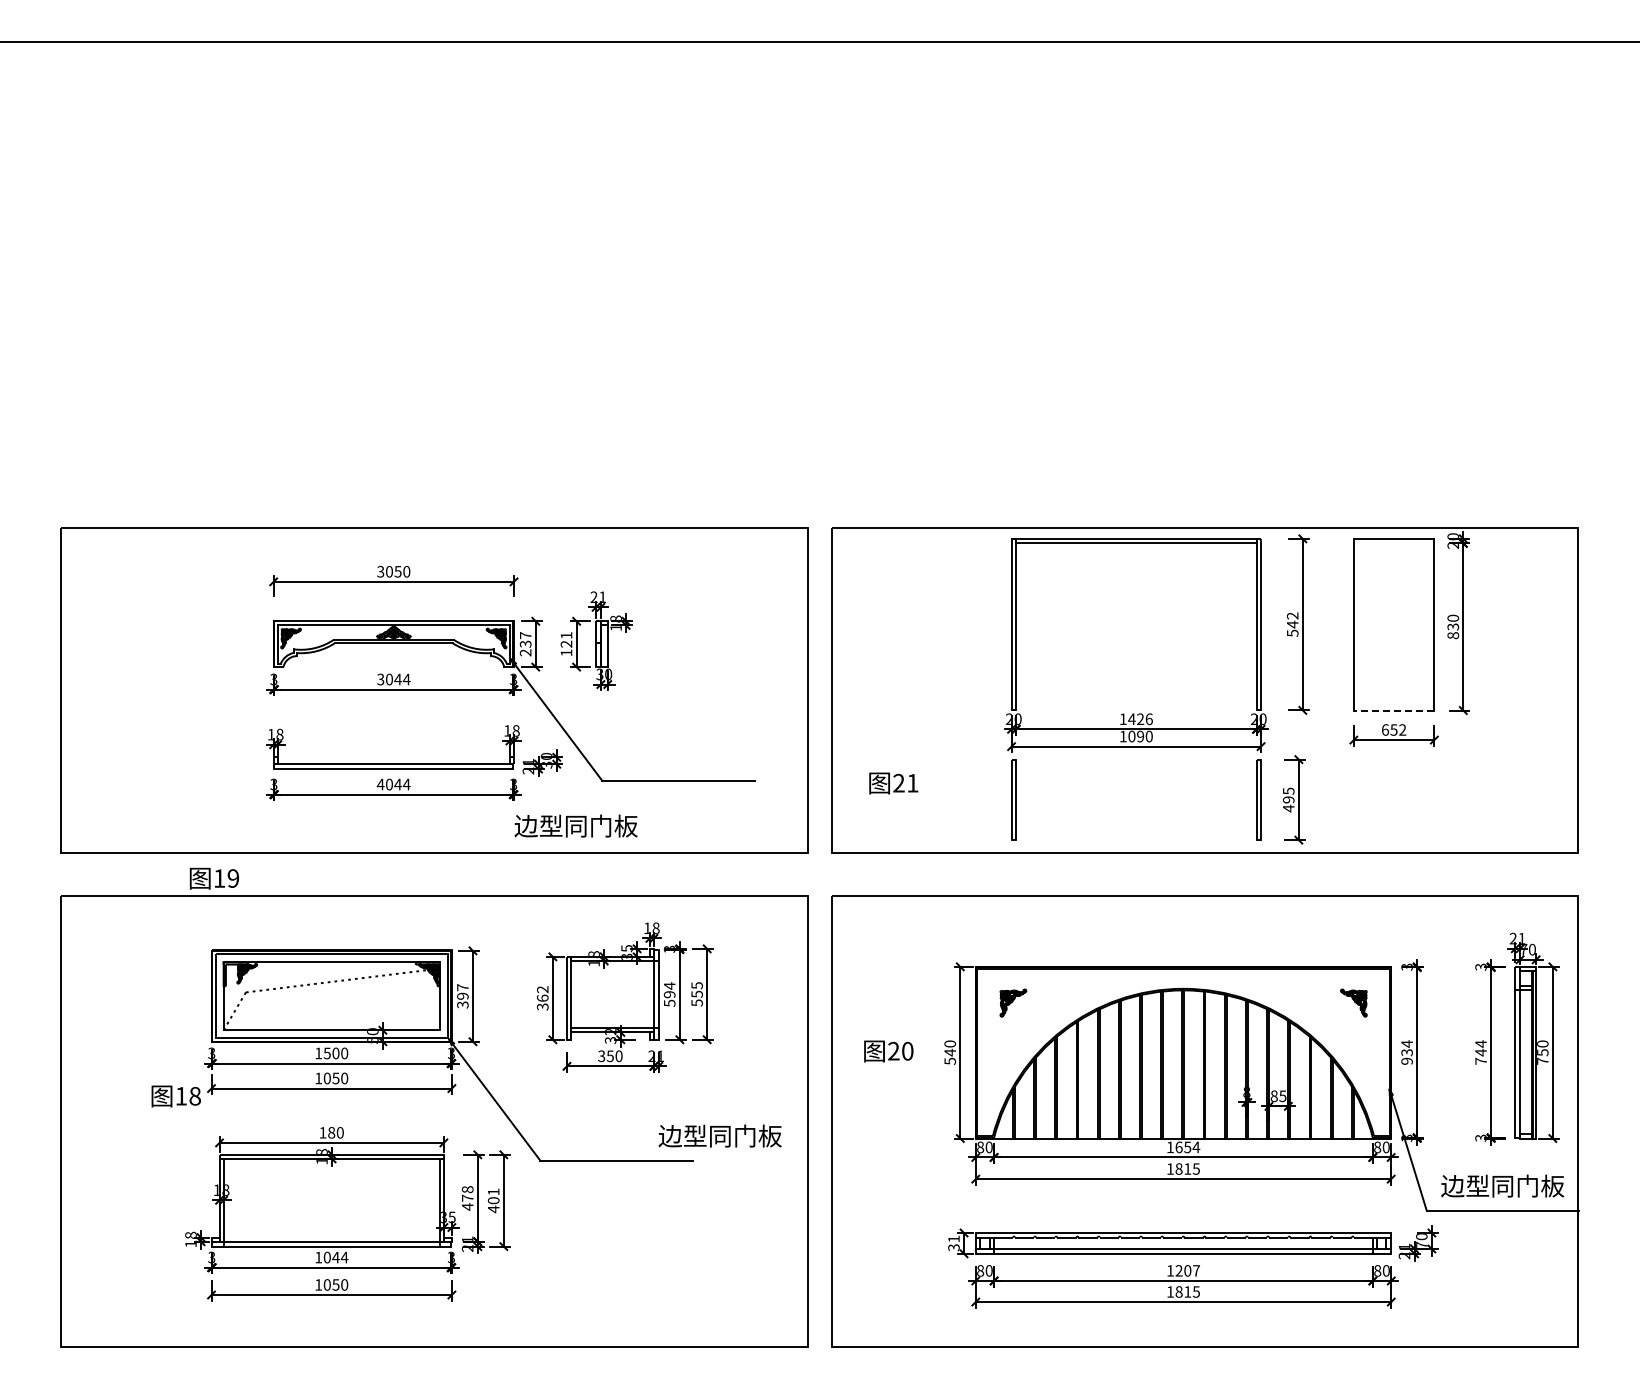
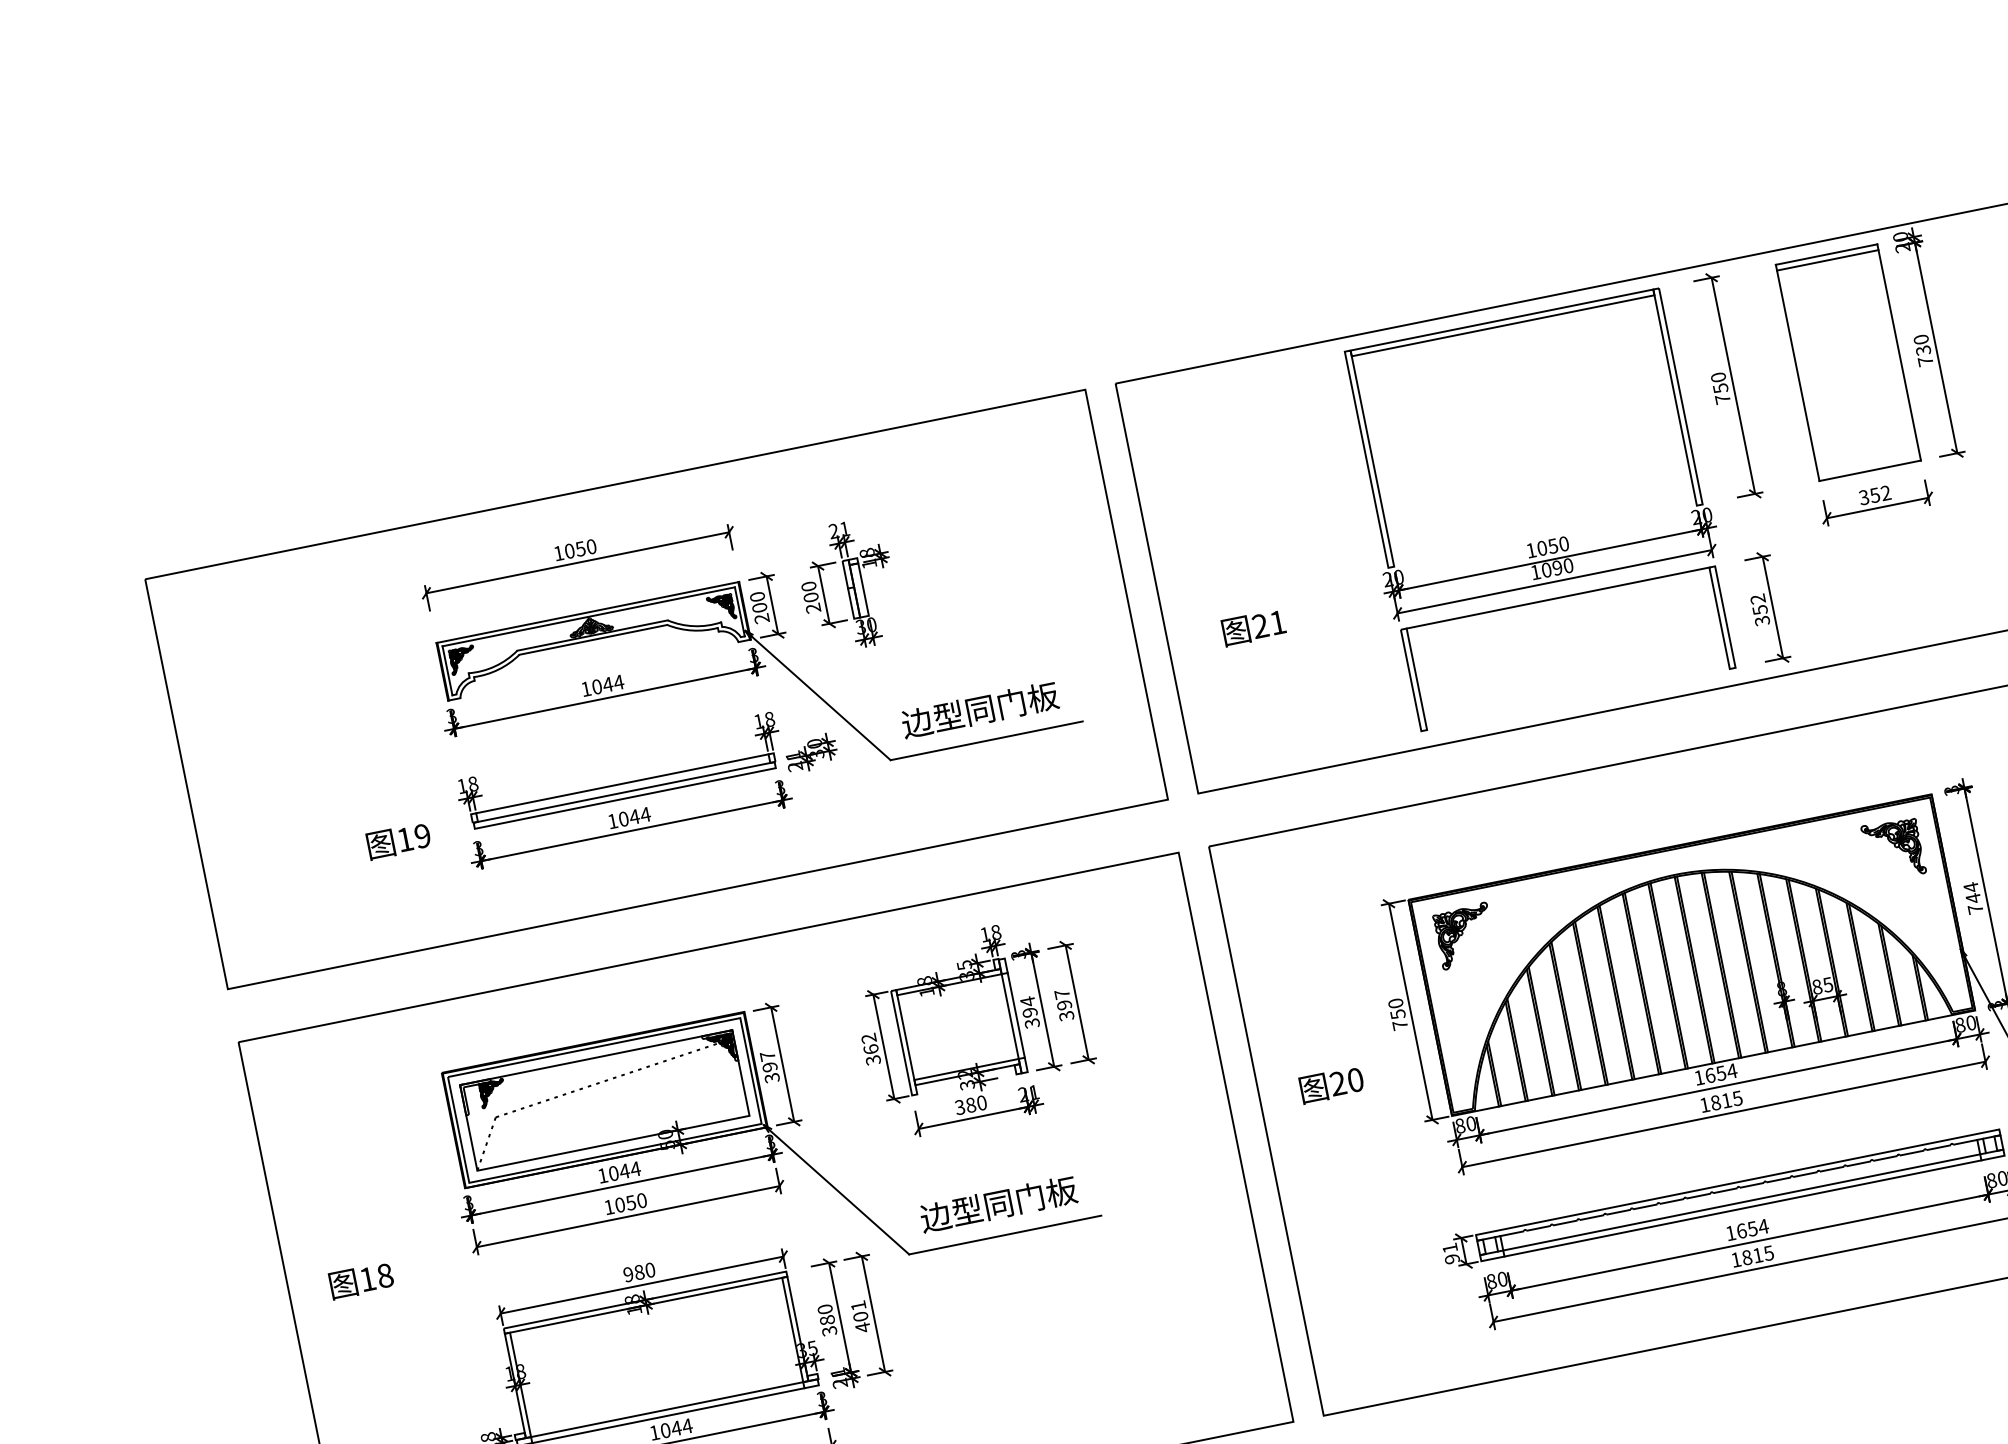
line: (1393, 543) -> (1827, 260), added
text: (380, 571) -> (558, 553), 3050 -> 1050
text: (1292, 624) -> (1720, 388), 542 -> 750
text: (1453, 635) -> (1925, 361), 830 -> 730
text: (525, 639) -> (758, 601), 237 -> 200
text: (566, 644) -> (811, 597), 121 -> 200
text: (380, 679) -> (585, 689), 3044 -> 1044
line: (1393, 710) -> (1869, 470), dashed -> solid
text: (1140, 719) -> (1553, 546), 1426 -> 1050
text: (1385, 729) -> (1864, 496), 652 -> 352
line: (393, 757) -> (622, 784), added
line: (1136, 759) -> (1558, 597), added
text: (893, 783) -> (1253, 627), moved
text: (380, 784) -> (612, 821), 4044 -> 1044
text: (1288, 799) -> (1759, 609), 495 -> 352
text: (575, 825) -> (979, 709), moved
text: (214, 878) -> (398, 840), moved
text: (696, 994) -> (1063, 1005), 555 -> 397
text: (668, 1002) -> (1030, 1022), 594 -> 394
part: (1013, 1002) -> (1465, 935), size x1.67
part: (1353, 1002) -> (1893, 848), size x1.67
text: (888, 1051) -> (1331, 1085), moved
text: (335, 1053) -> (624, 1171), 1500 -> 1044
text: (609, 1055) -> (969, 1104), 350 -> 380
text: (950, 1056) -> (1399, 1019), 540 -> 750
text: (1406, 1056) -> (1973, 903), 934 -> 744
text: (175, 1096) -> (360, 1281), moved
text: (322, 1132) -> (627, 1274), 180 -> 980
text: (719, 1135) -> (997, 1203), moved
text: (467, 1198) -> (827, 1320), 478 -> 380
text: (953, 1247) -> (1451, 1258), 31 -> 91
text: (1187, 1270) -> (1752, 1228), 1207 -> 1654

